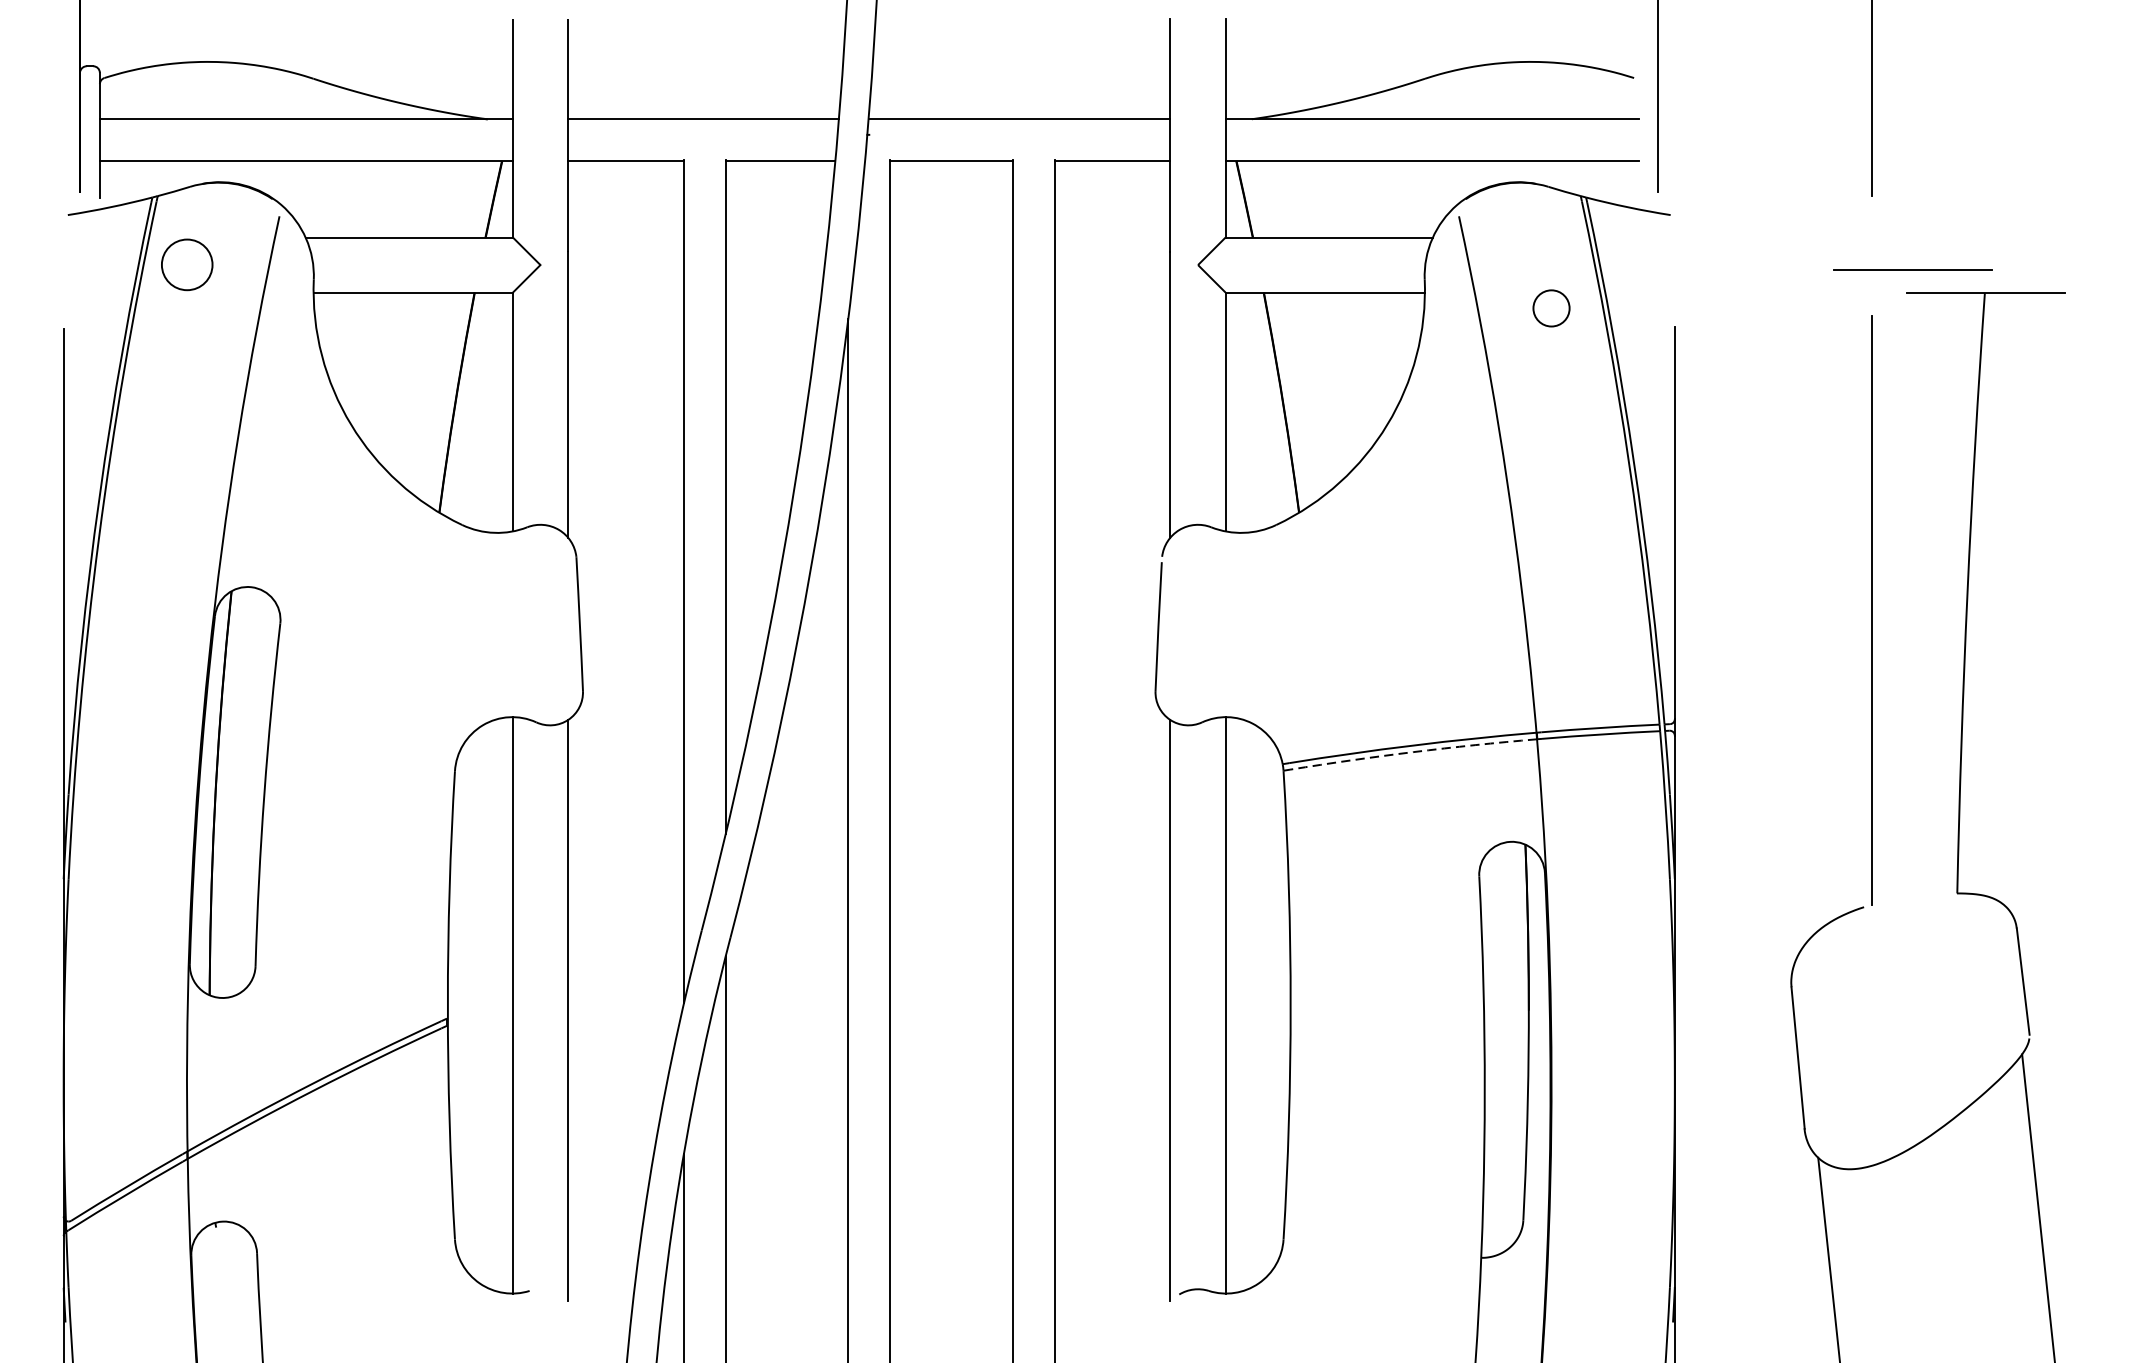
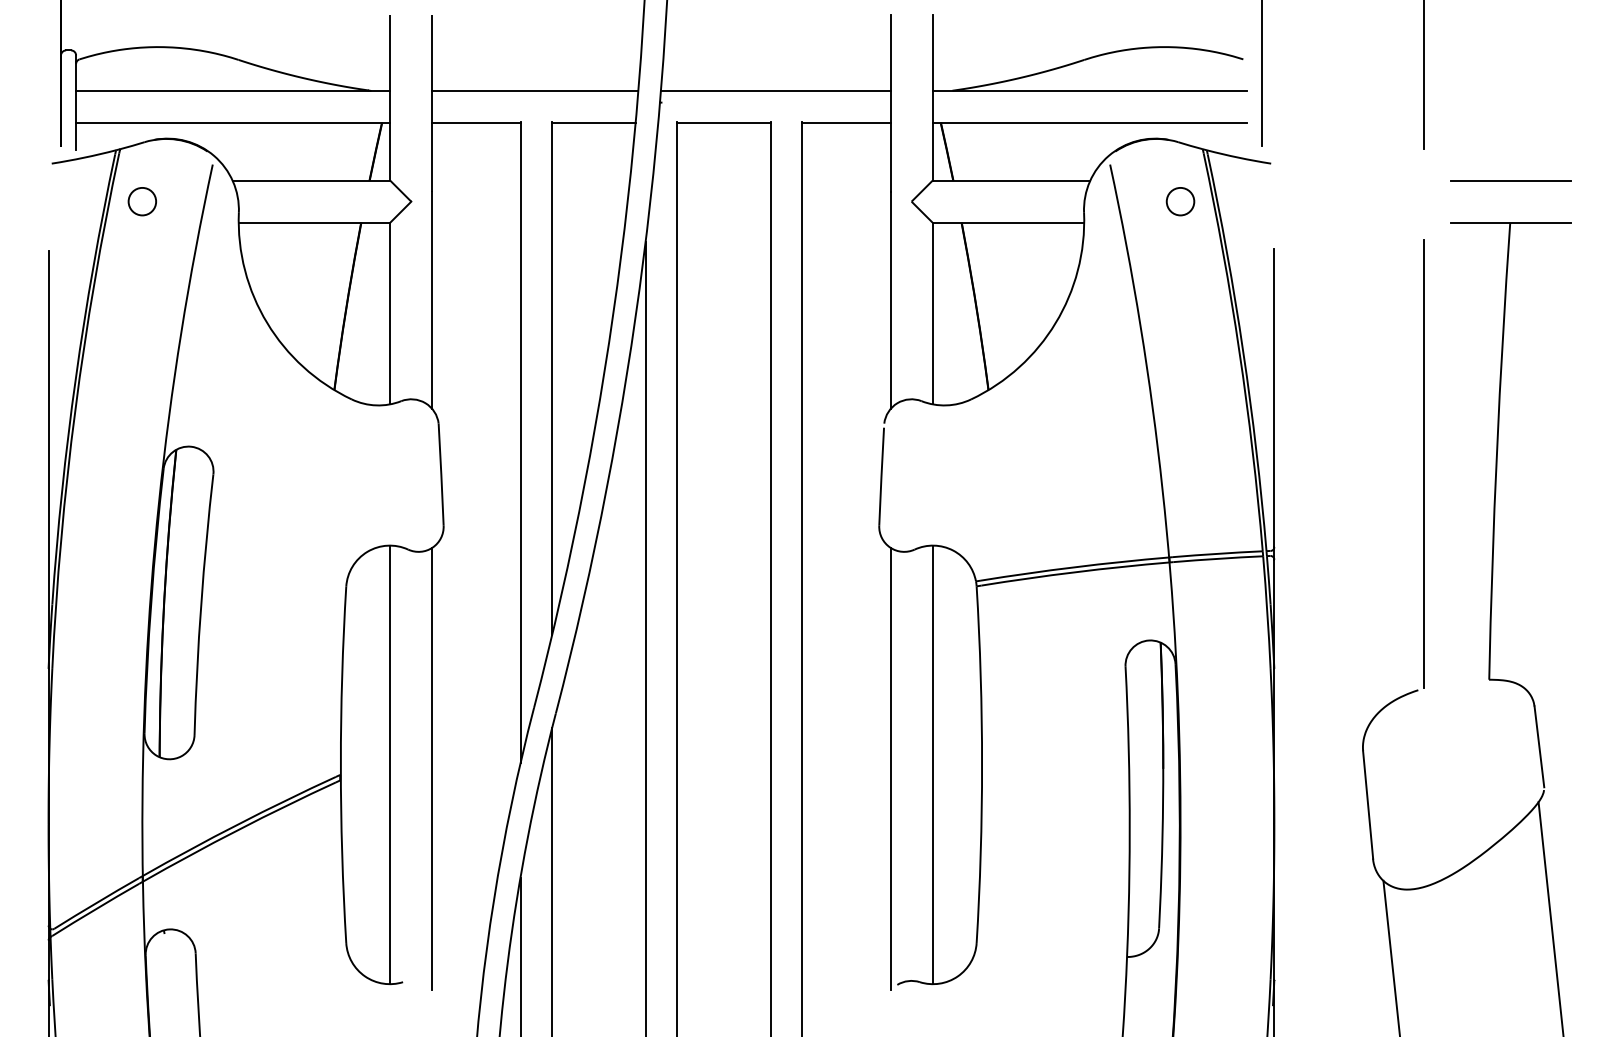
circle: (185, 264) -> (141, 201), size x0.71
line: (1911, 270) -> (1510, 180), moved
circle: (1551, 308) -> (1180, 201), moved
arc: (1413, 752) -> (1075, 572), dashed -> solid

